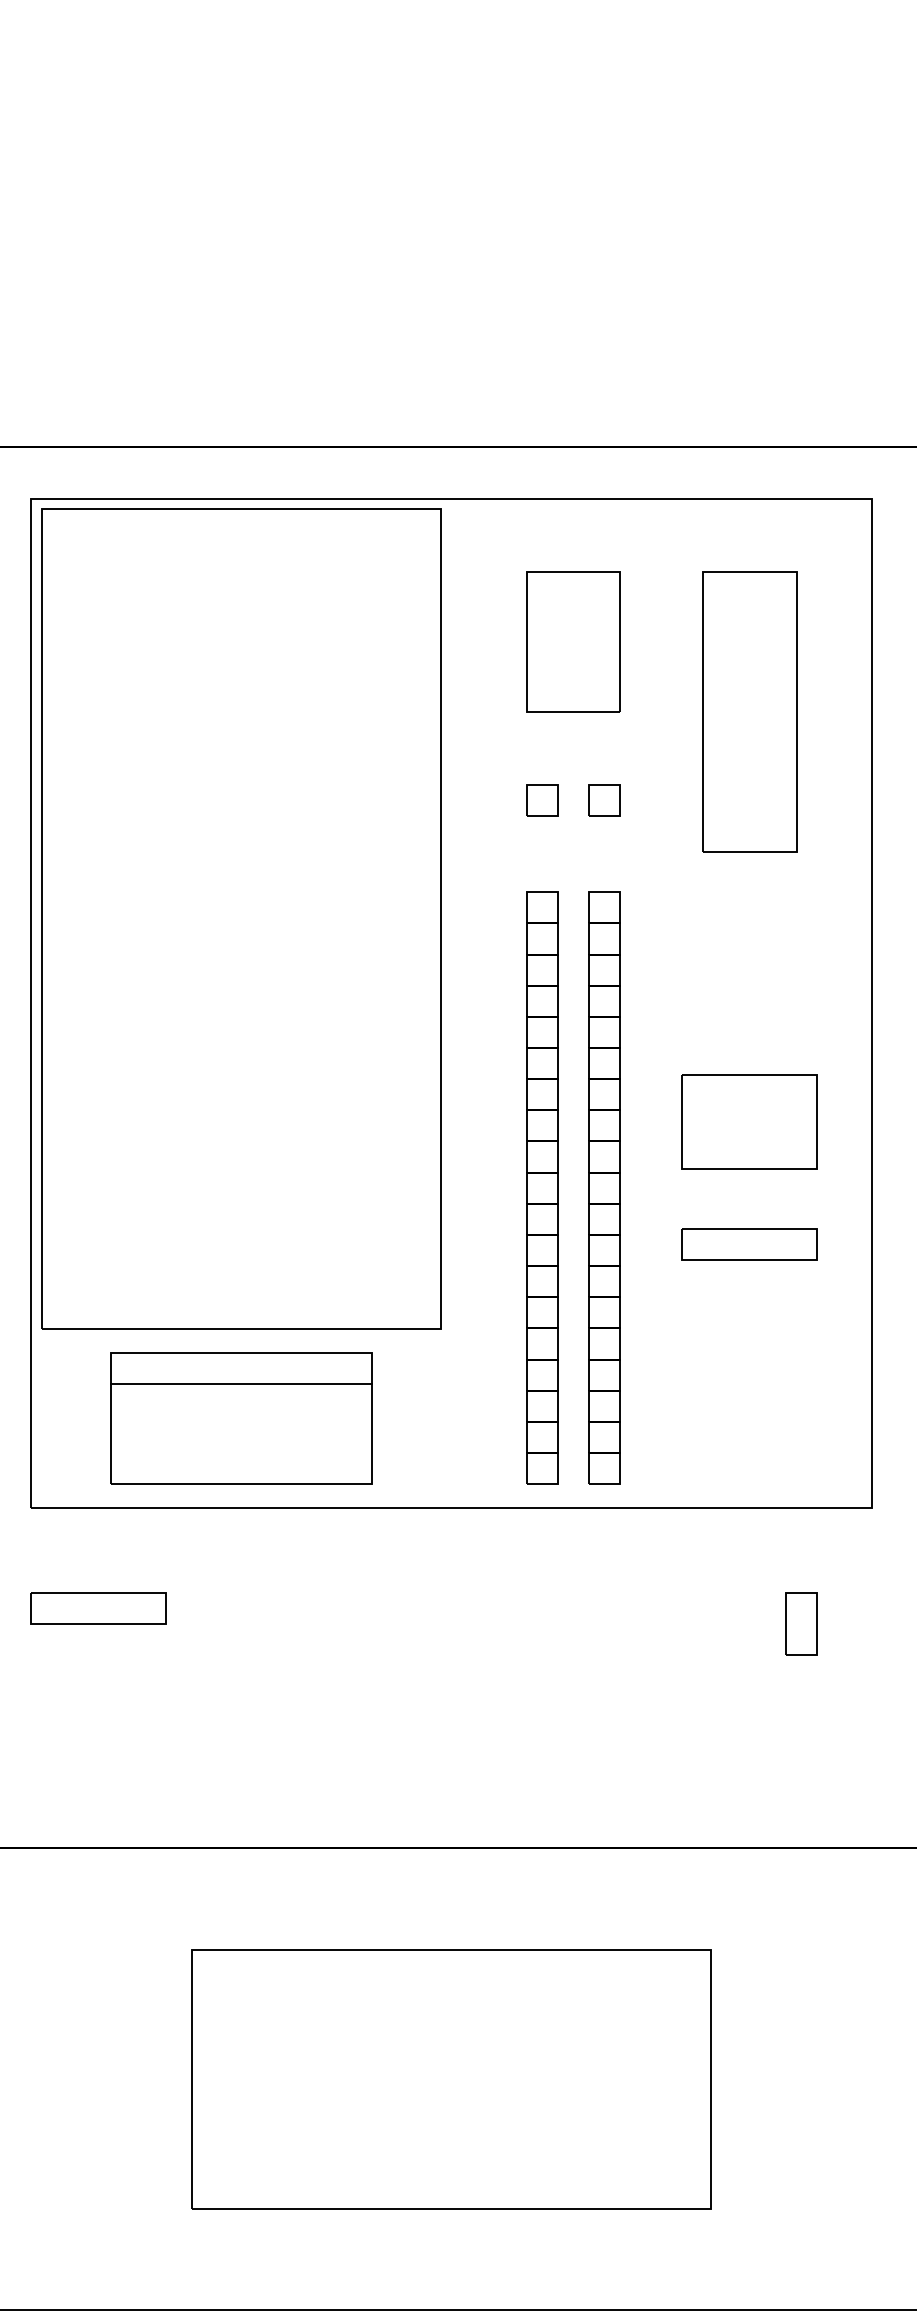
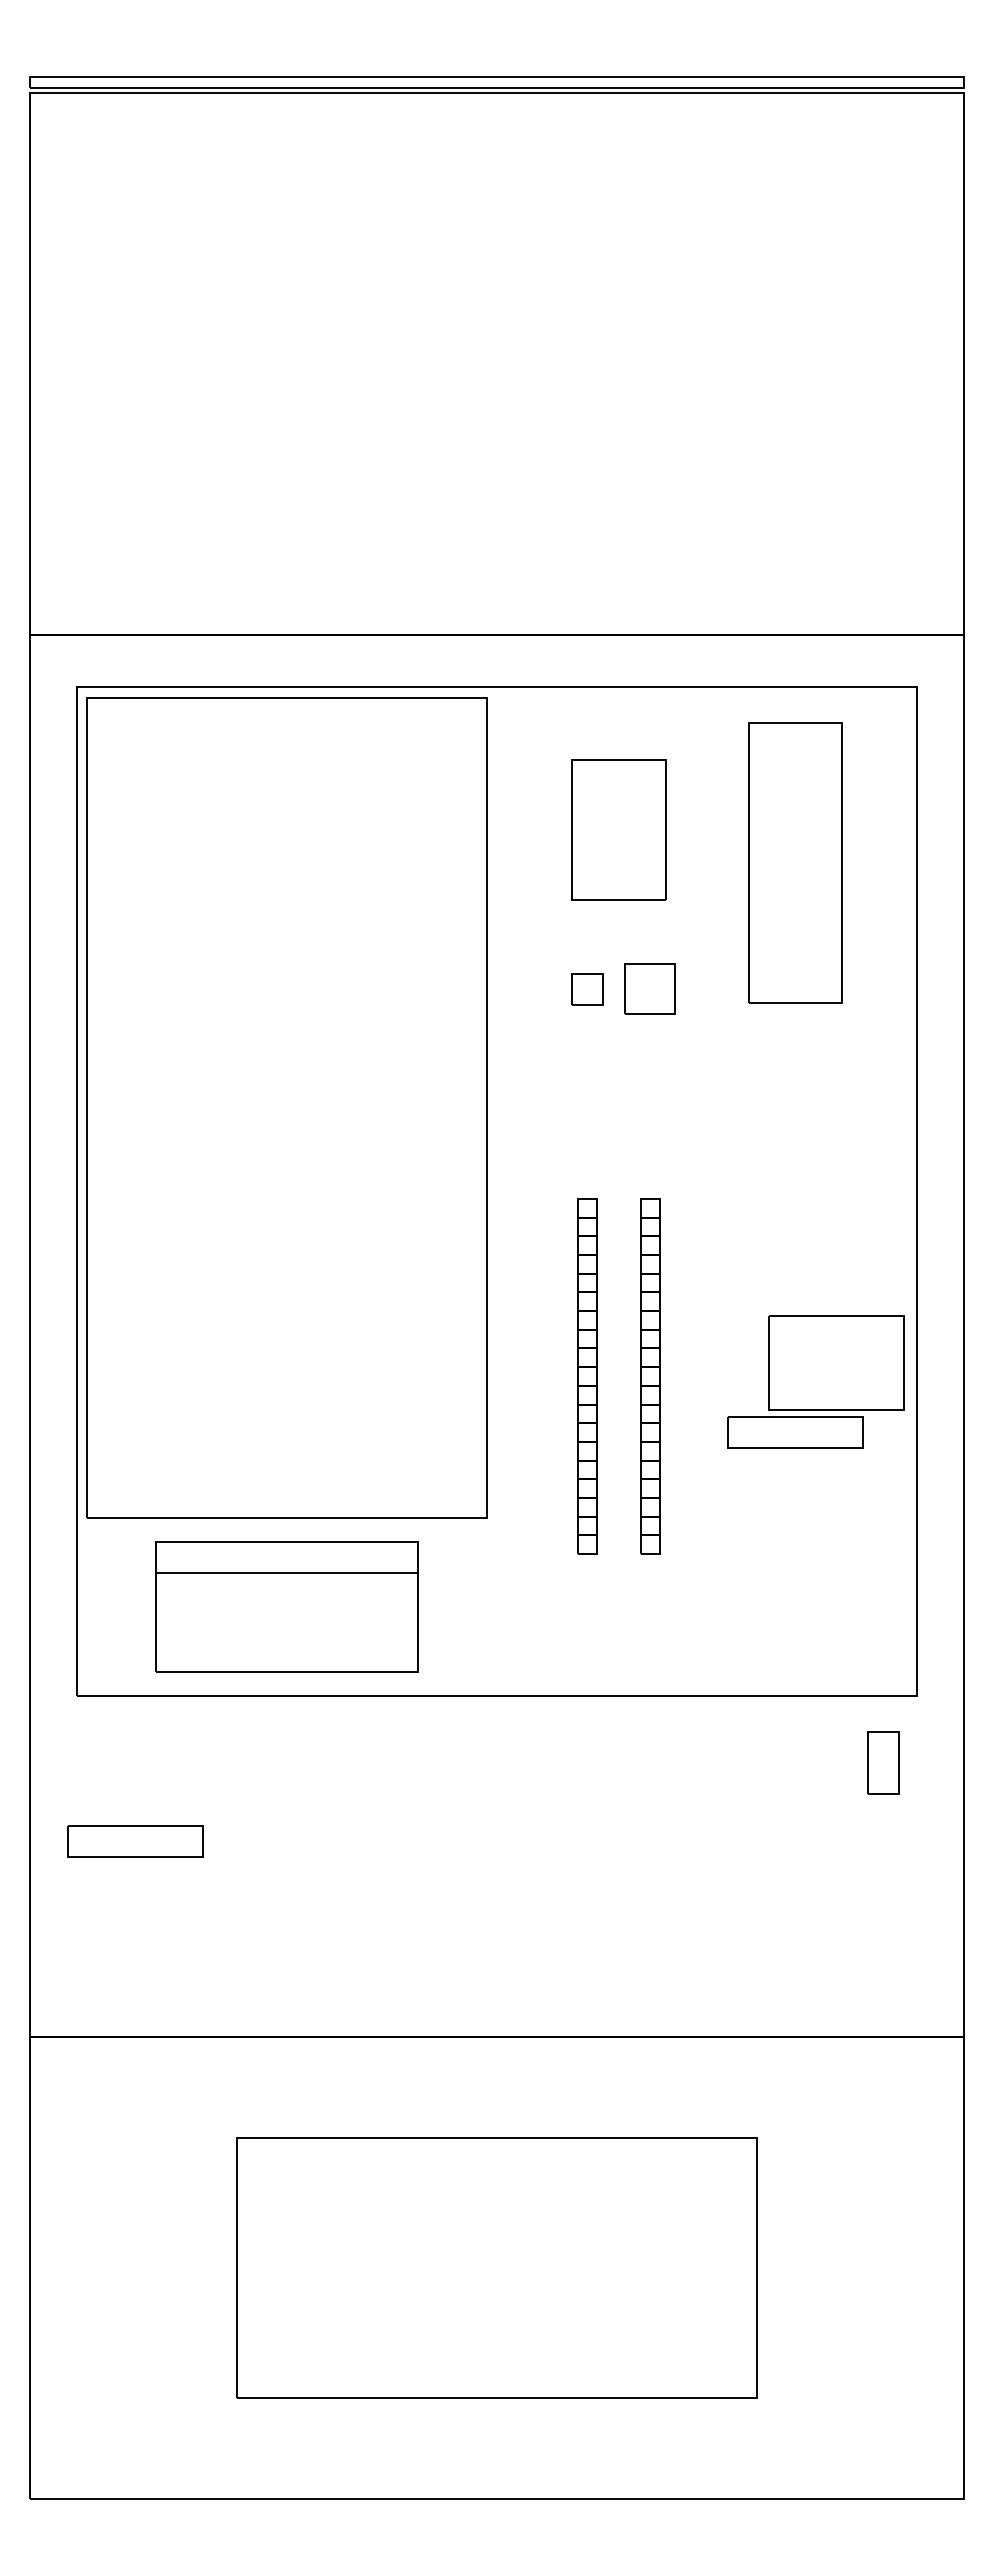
part: (750, 711) -> (795, 862), moved
part: (605, 801) -> (650, 989), size x1.6
part: (750, 1122) -> (836, 1362), moved
part: (542, 1188) -> (587, 1376), size x0.6
part: (605, 1188) -> (650, 1376), size x0.6
part: (99, 1608) -> (135, 1841), moved
part: (802, 1623) -> (883, 1762), moved

